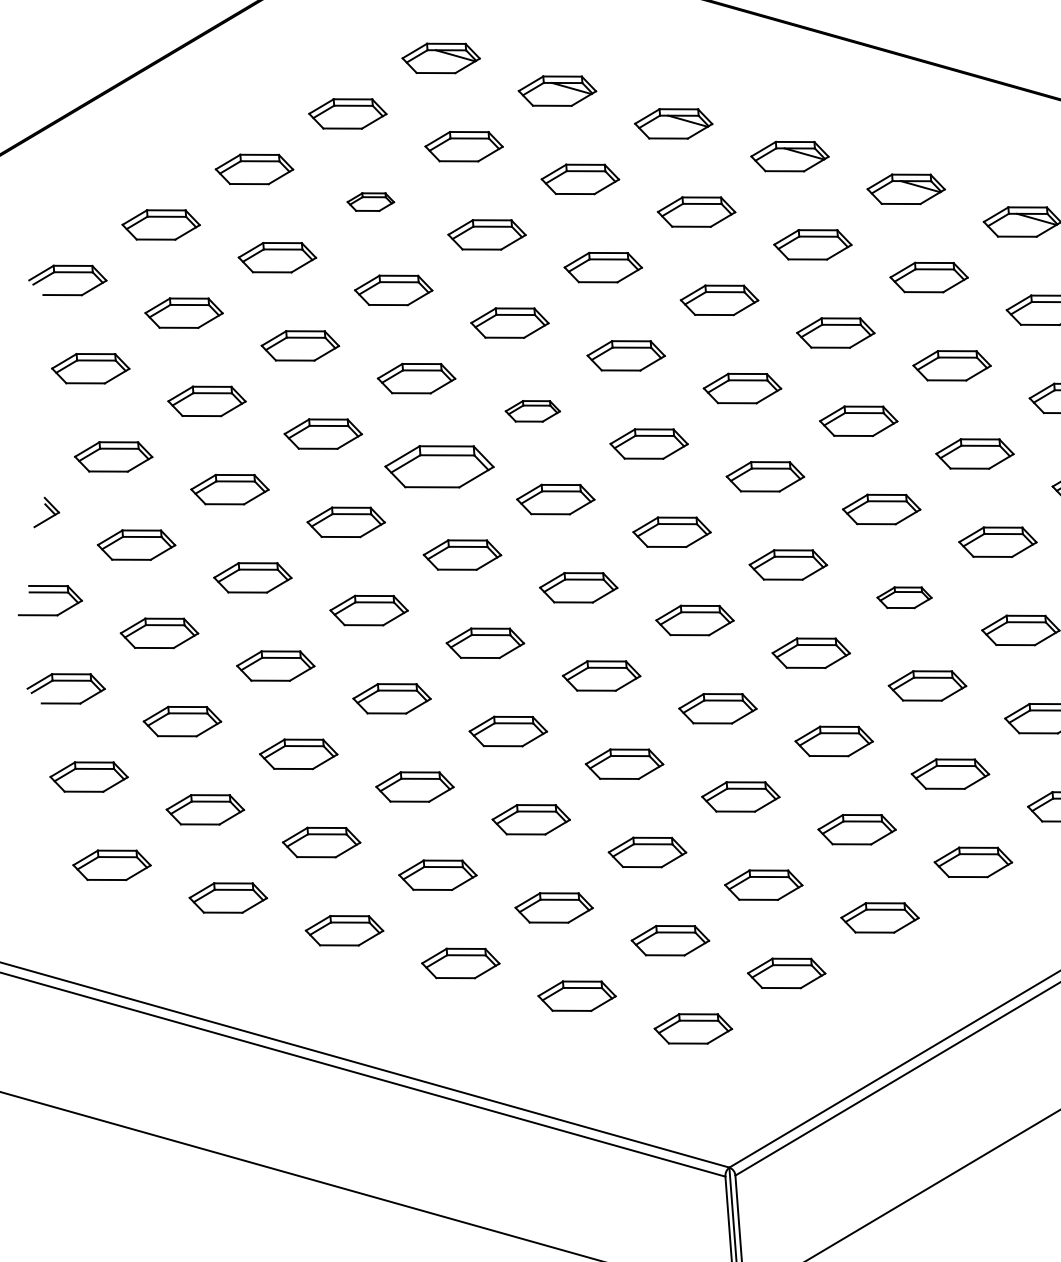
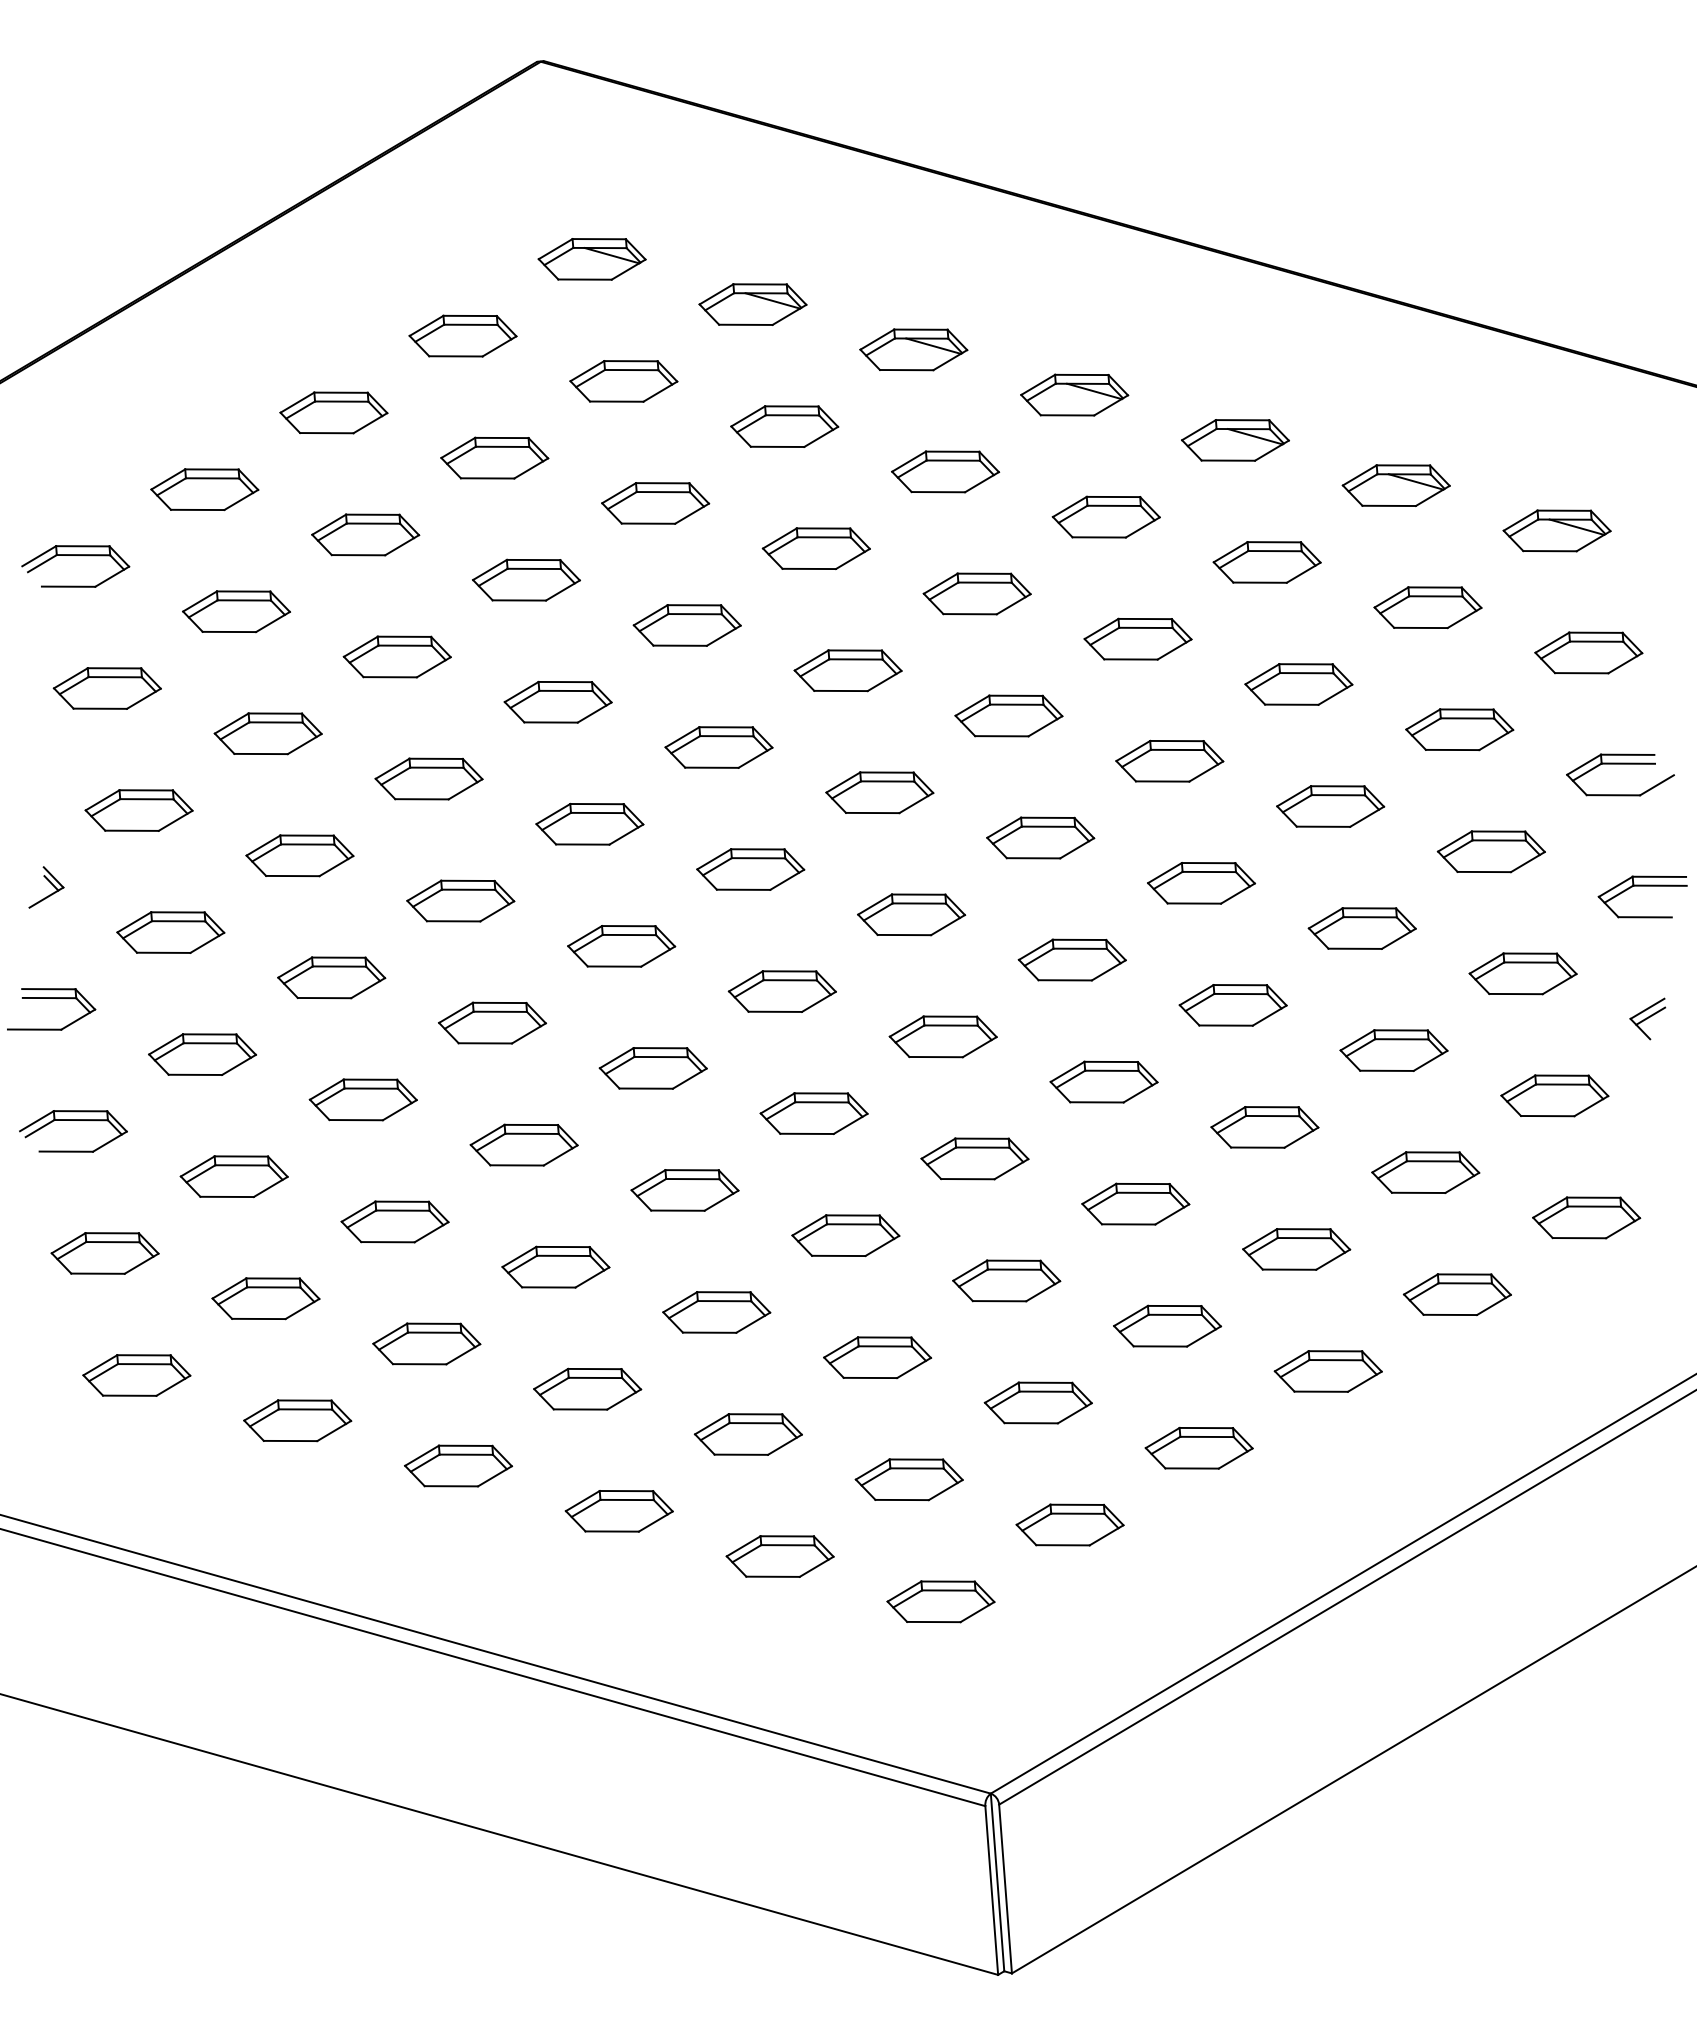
part: (370, 201) -> (494, 457), size x1.67
part: (532, 411) -> (718, 747), size x1.43
part: (439, 467) -> (589, 824), size x0.71
part: (904, 597) -> (1232, 1005), size x1.43

